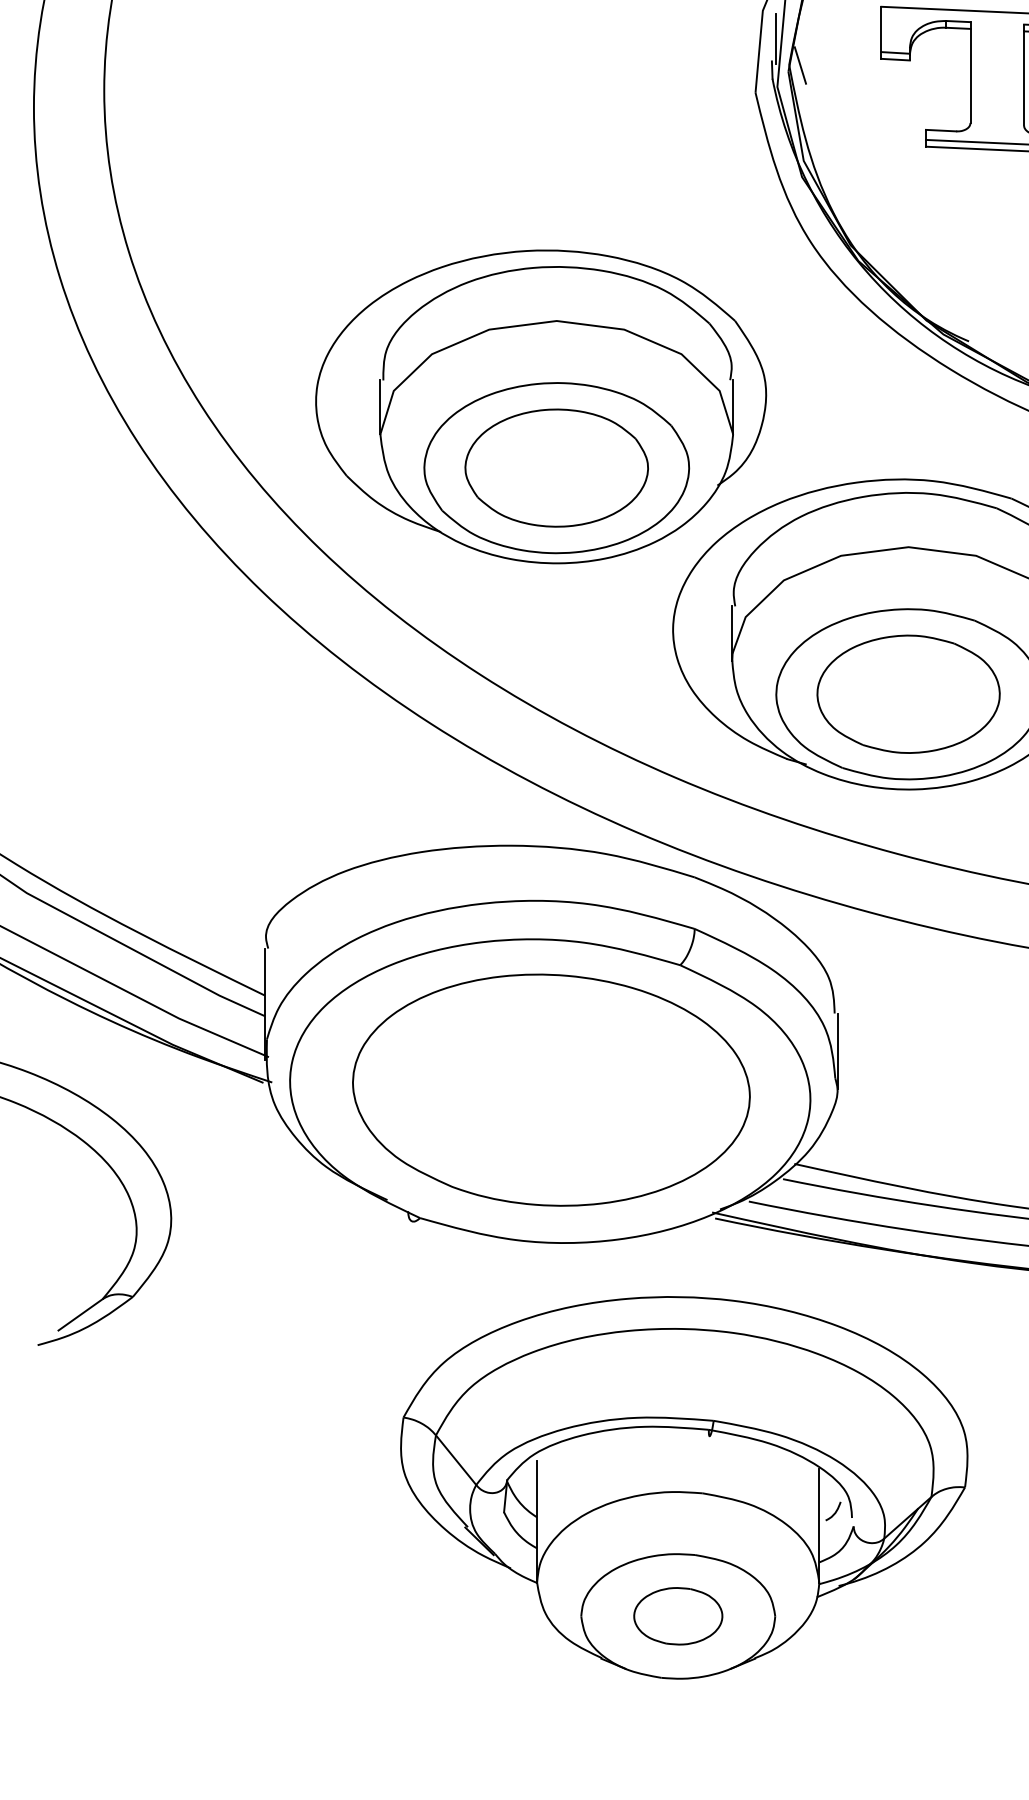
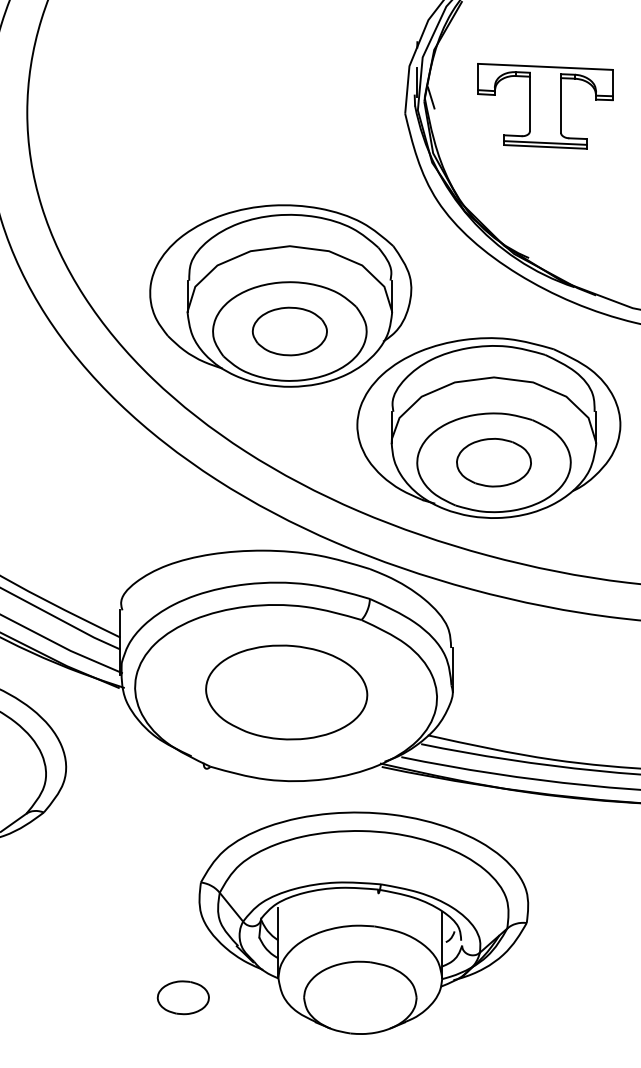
part: (556, 468) -> (289, 331), size x0.7
part: (907, 693) -> (493, 462), size x0.7
part: (550, 1090) -> (286, 692), size x0.7
part: (676, 1615) -> (182, 997), moved

